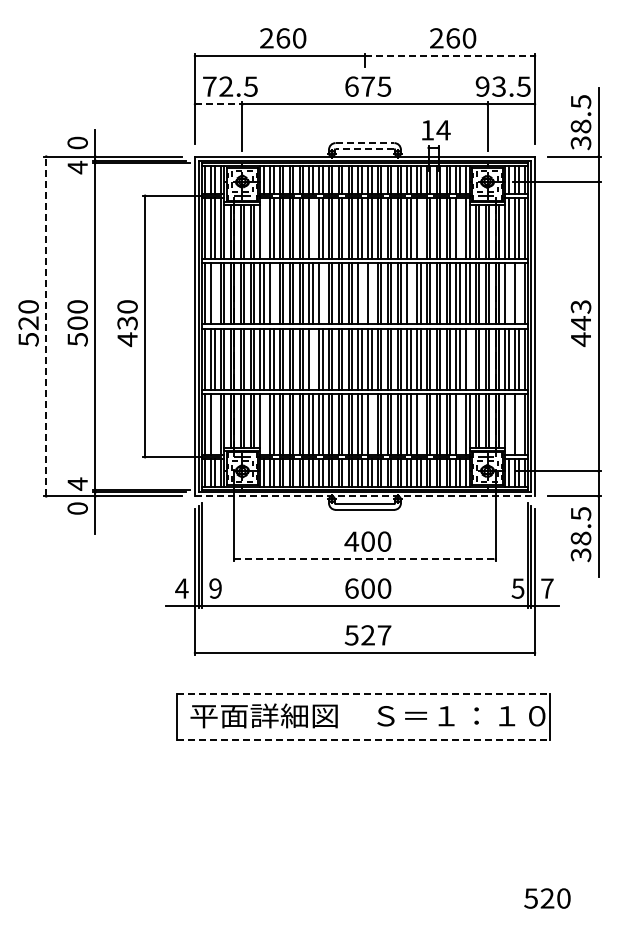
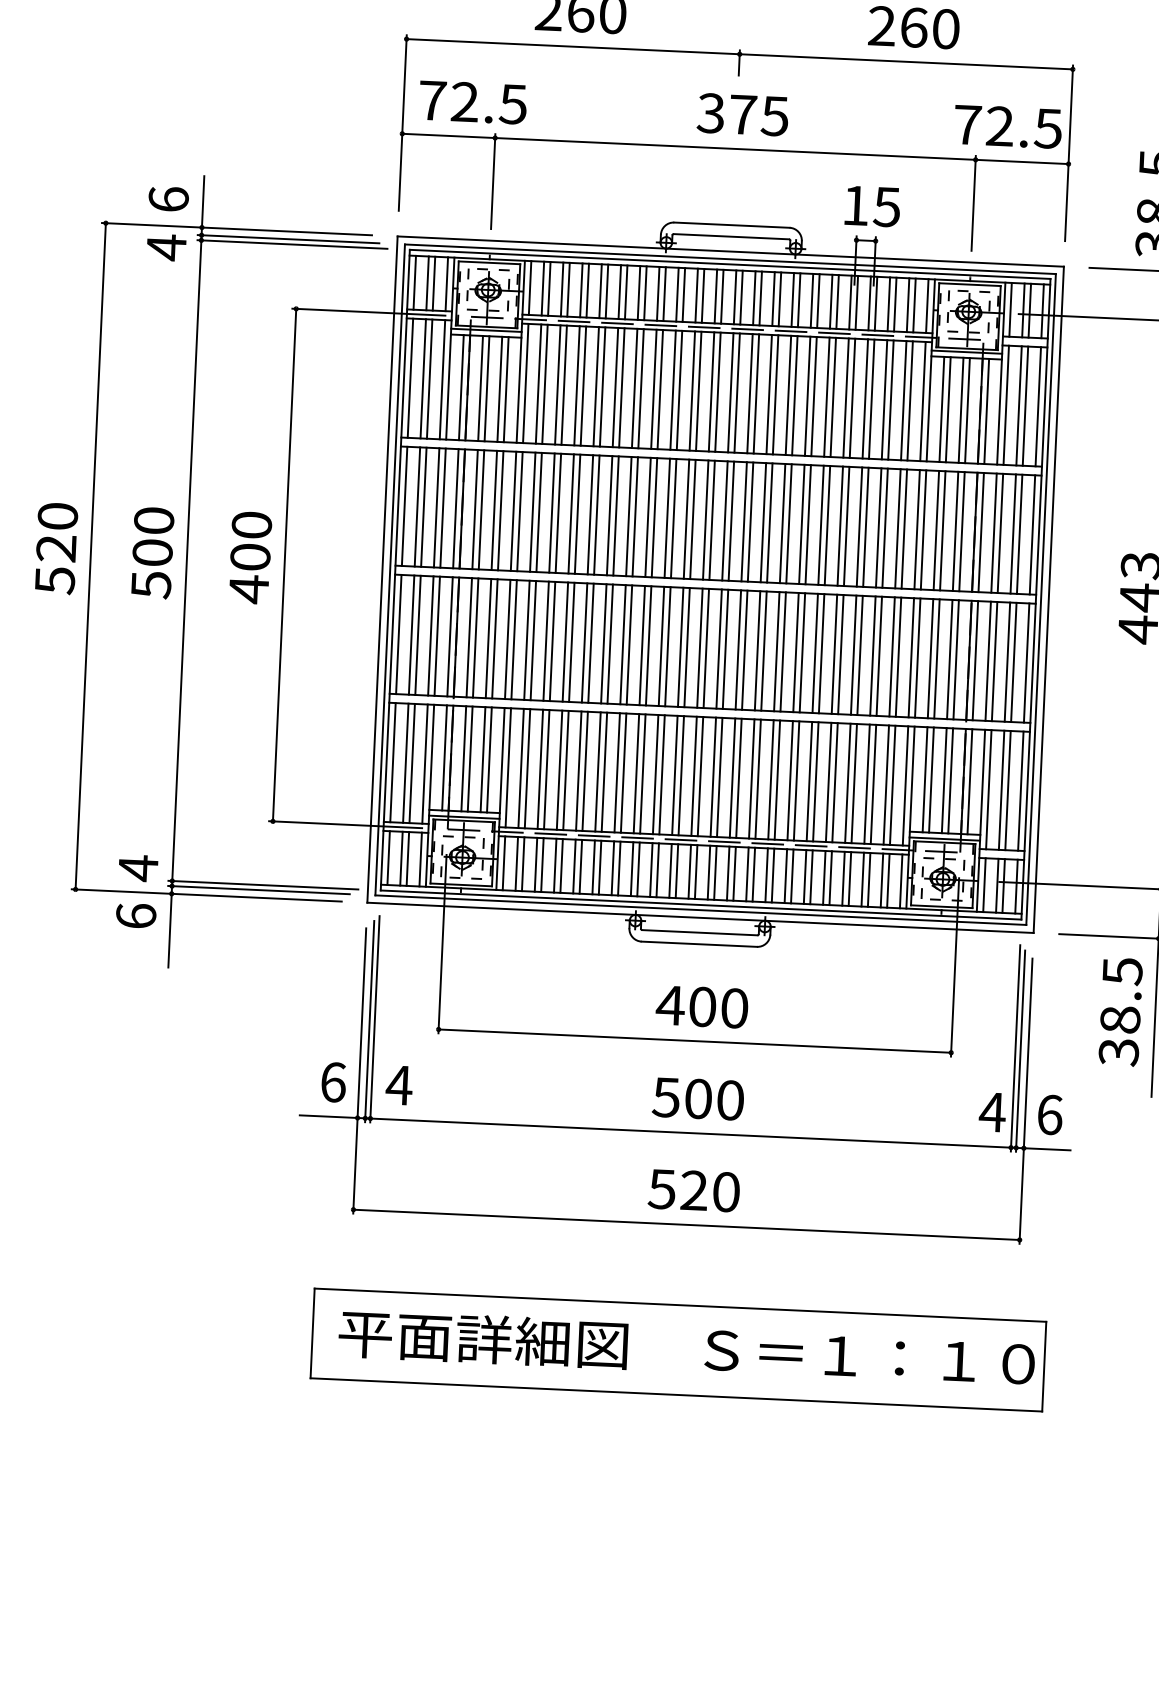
line: (449, 55) -> (905, 60), dashed -> solid
text: (351, 86) -> (710, 112), 675 -> 375
text: (490, 86) -> (983, 125), 93.5 -> 72.5
line: (218, 104) -> (448, 136), dashed -> solid
text: (443, 130) -> (887, 207), 14 -> 15
text: (77, 142) -> (168, 198), 0 -> 6
line: (365, 143) -> (732, 225), dashed -> solid
line: (364, 149) -> (730, 237), dashed -> solid
line: (263, 228) -> (525, 383), added
line: (312, 228) -> (621, 387), added
line: (420, 228) -> (833, 397), added
line: (459, 228) -> (909, 400), added
line: (214, 293) -> (423, 506), added
line: (273, 293) -> (539, 511), added
line: (322, 293) -> (635, 516), added
line: (361, 293) -> (711, 519), added
line: (371, 293) -> (731, 520), added
line: (410, 293) -> (807, 524), added
line: (508, 293) -> (999, 532), added
line: (518, 293) -> (1019, 533), added
text: (127, 323) -> (250, 557), 430 -> 400
line: (46, 326) -> (91, 556), dashed -> solid
line: (312, 358) -> (609, 642), added
line: (469, 358) -> (917, 656), added
line: (214, 424) -> (411, 763), added
line: (263, 424) -> (507, 767), added
line: (371, 424) -> (719, 777), added
line: (420, 424) -> (815, 781), added
line: (459, 424) -> (892, 785), added
line: (508, 424) -> (988, 789), added
line: (518, 424) -> (1007, 790), added
line: (364, 496) -> (699, 918), dashed -> solid
text: (77, 508) -> (135, 915), 0 -> 6
line: (364, 559) -> (693, 1041), dashed -> solid
text: (181, 588) -> (332, 1082), 4 -> 6
text: (215, 588) -> (399, 1085), 9 -> 4
text: (351, 588) -> (665, 1097), 600 -> 500
text: (517, 588) -> (991, 1112), 5 -> 4
text: (547, 588) -> (1050, 1114), 7 -> 6
text: (384, 635) -> (726, 1192), 527 -> 520
line: (363, 694) -> (679, 1306), dashed -> solid
line: (363, 739) -> (675, 1394), dashed -> solid

